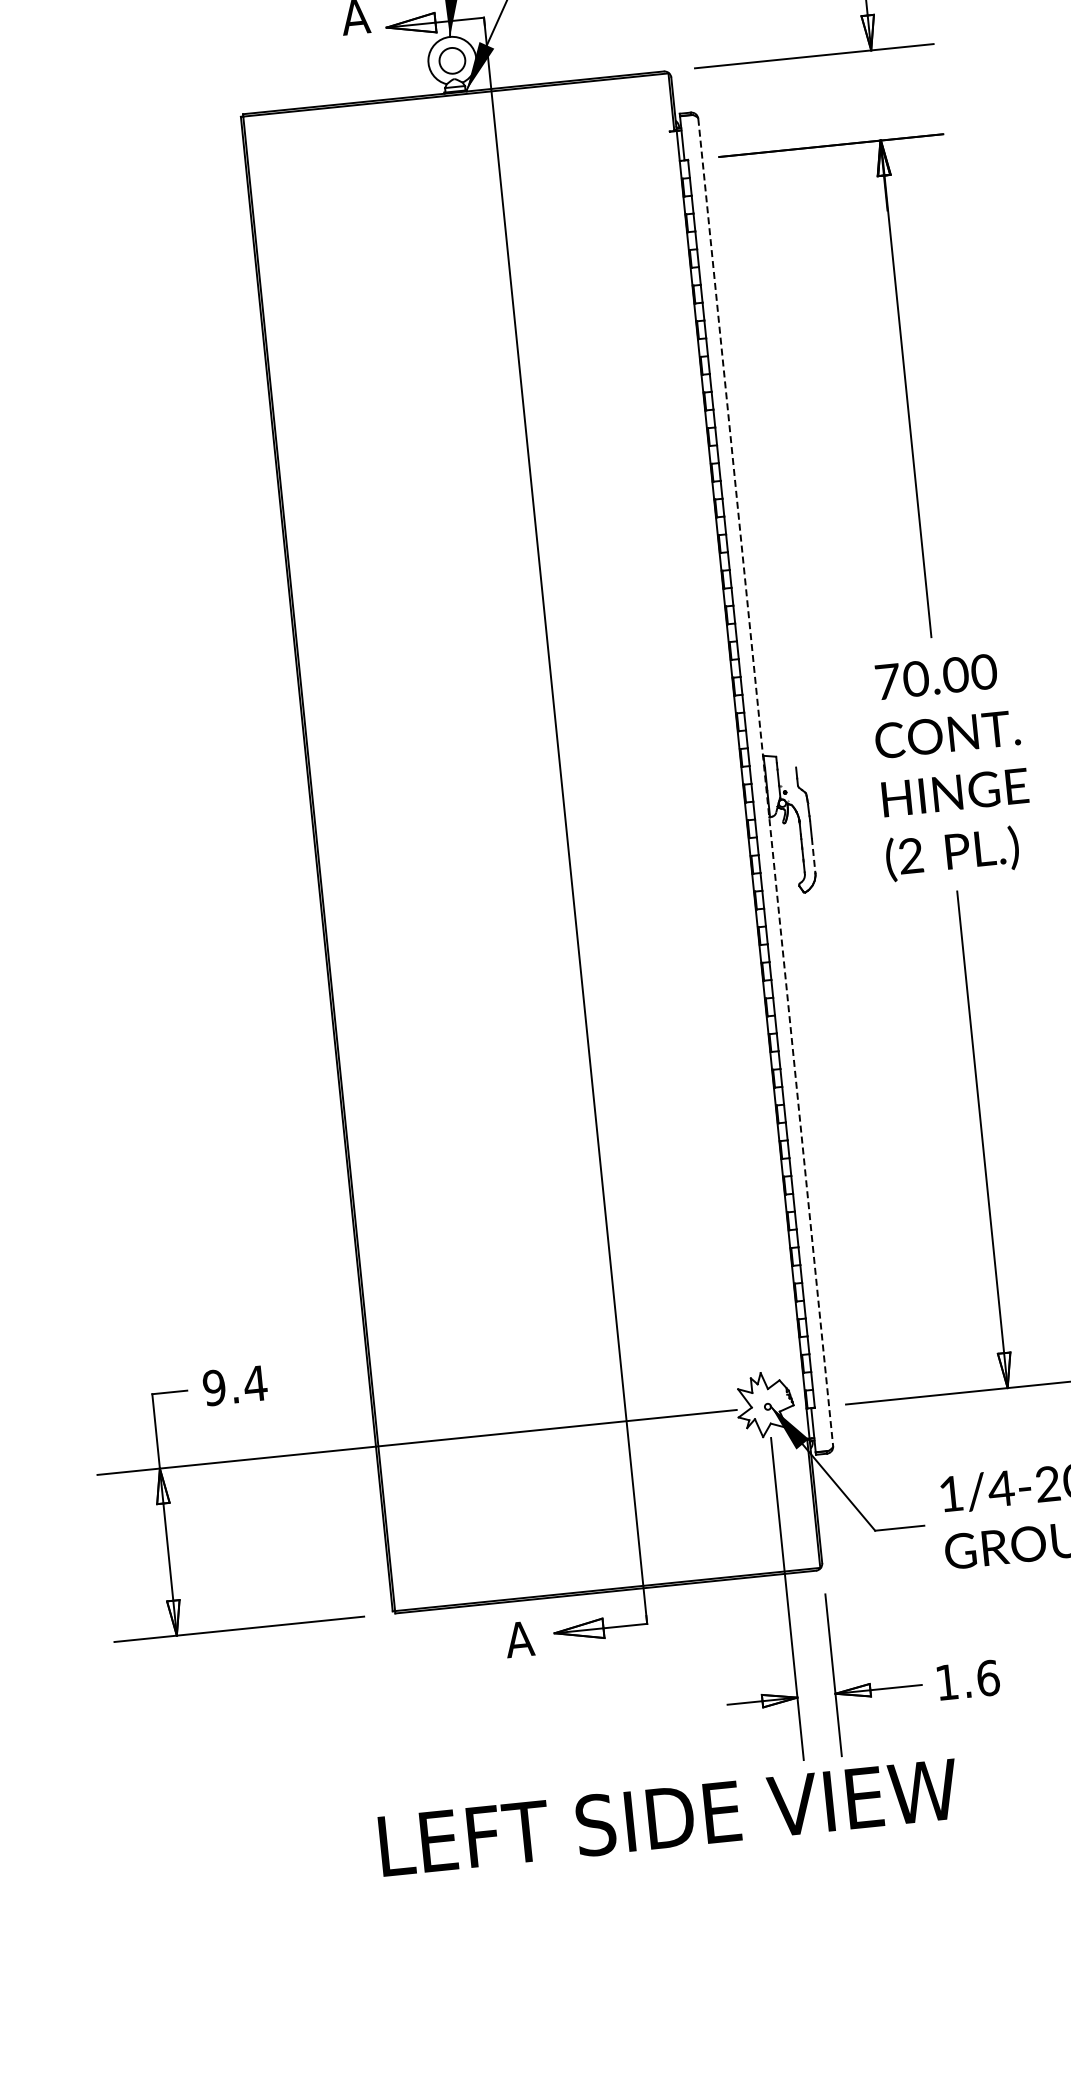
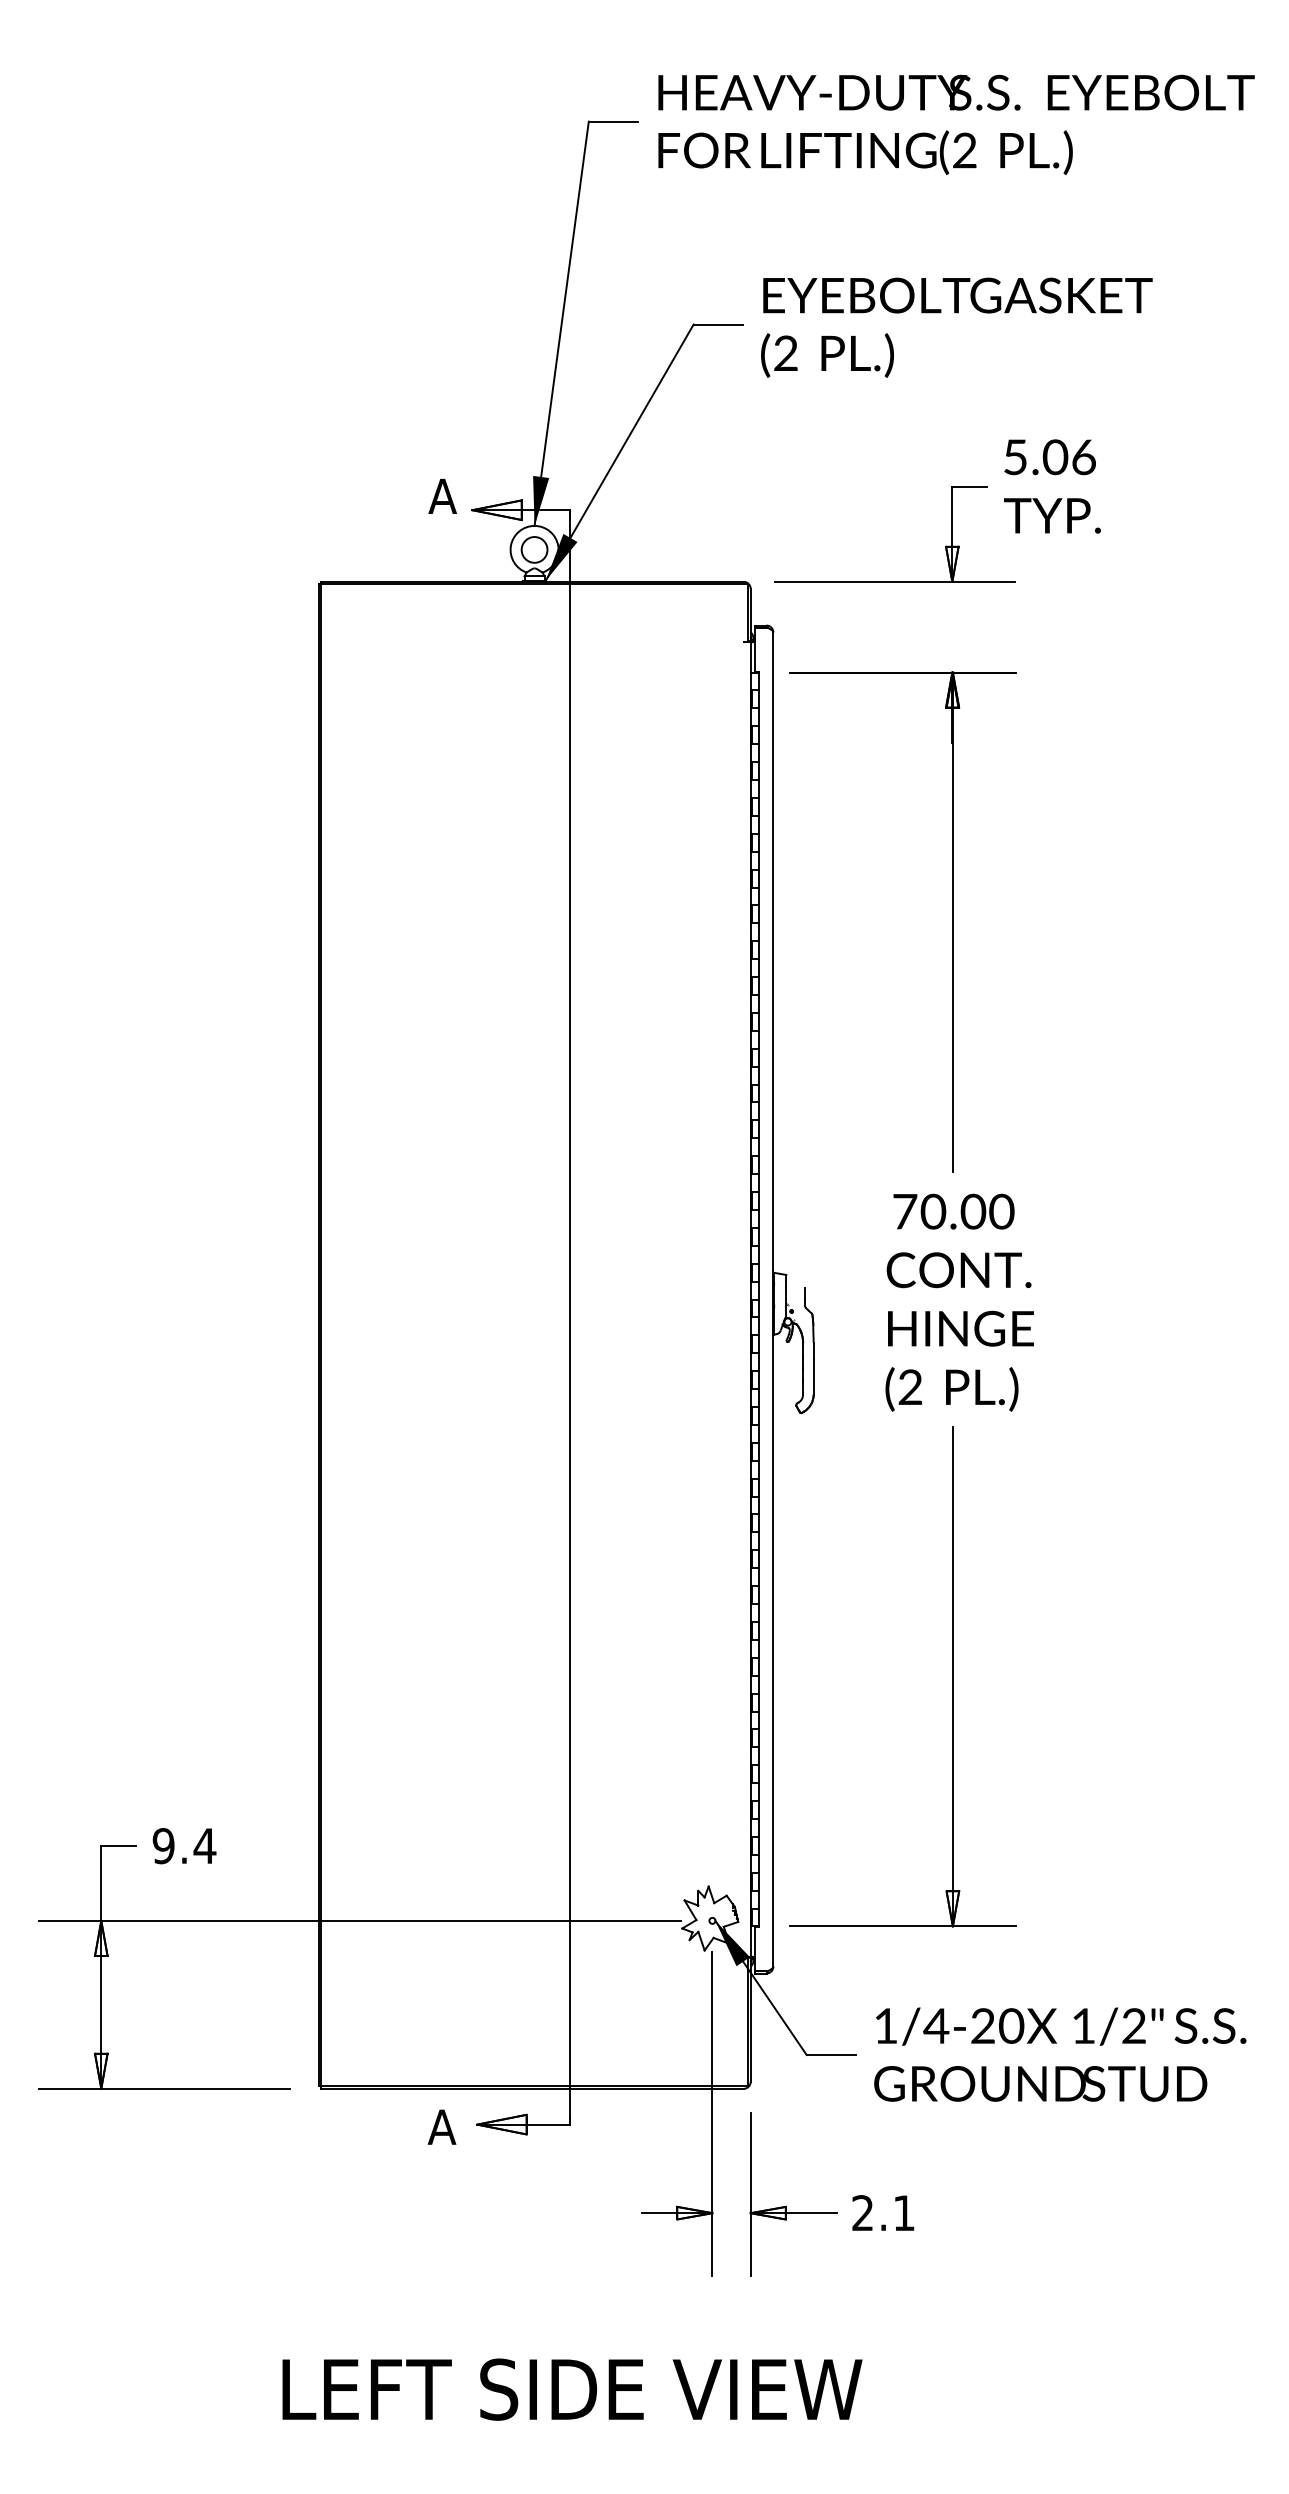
line: (765, 783) -> (773, 1300), dashed -> solid
line: (813, 856) -> (813, 1377), dashed -> solid
text: (967, 1680) -> (883, 2213), 1.6 -> 2.1
text: (668, 1817) -> (572, 2389), moved

